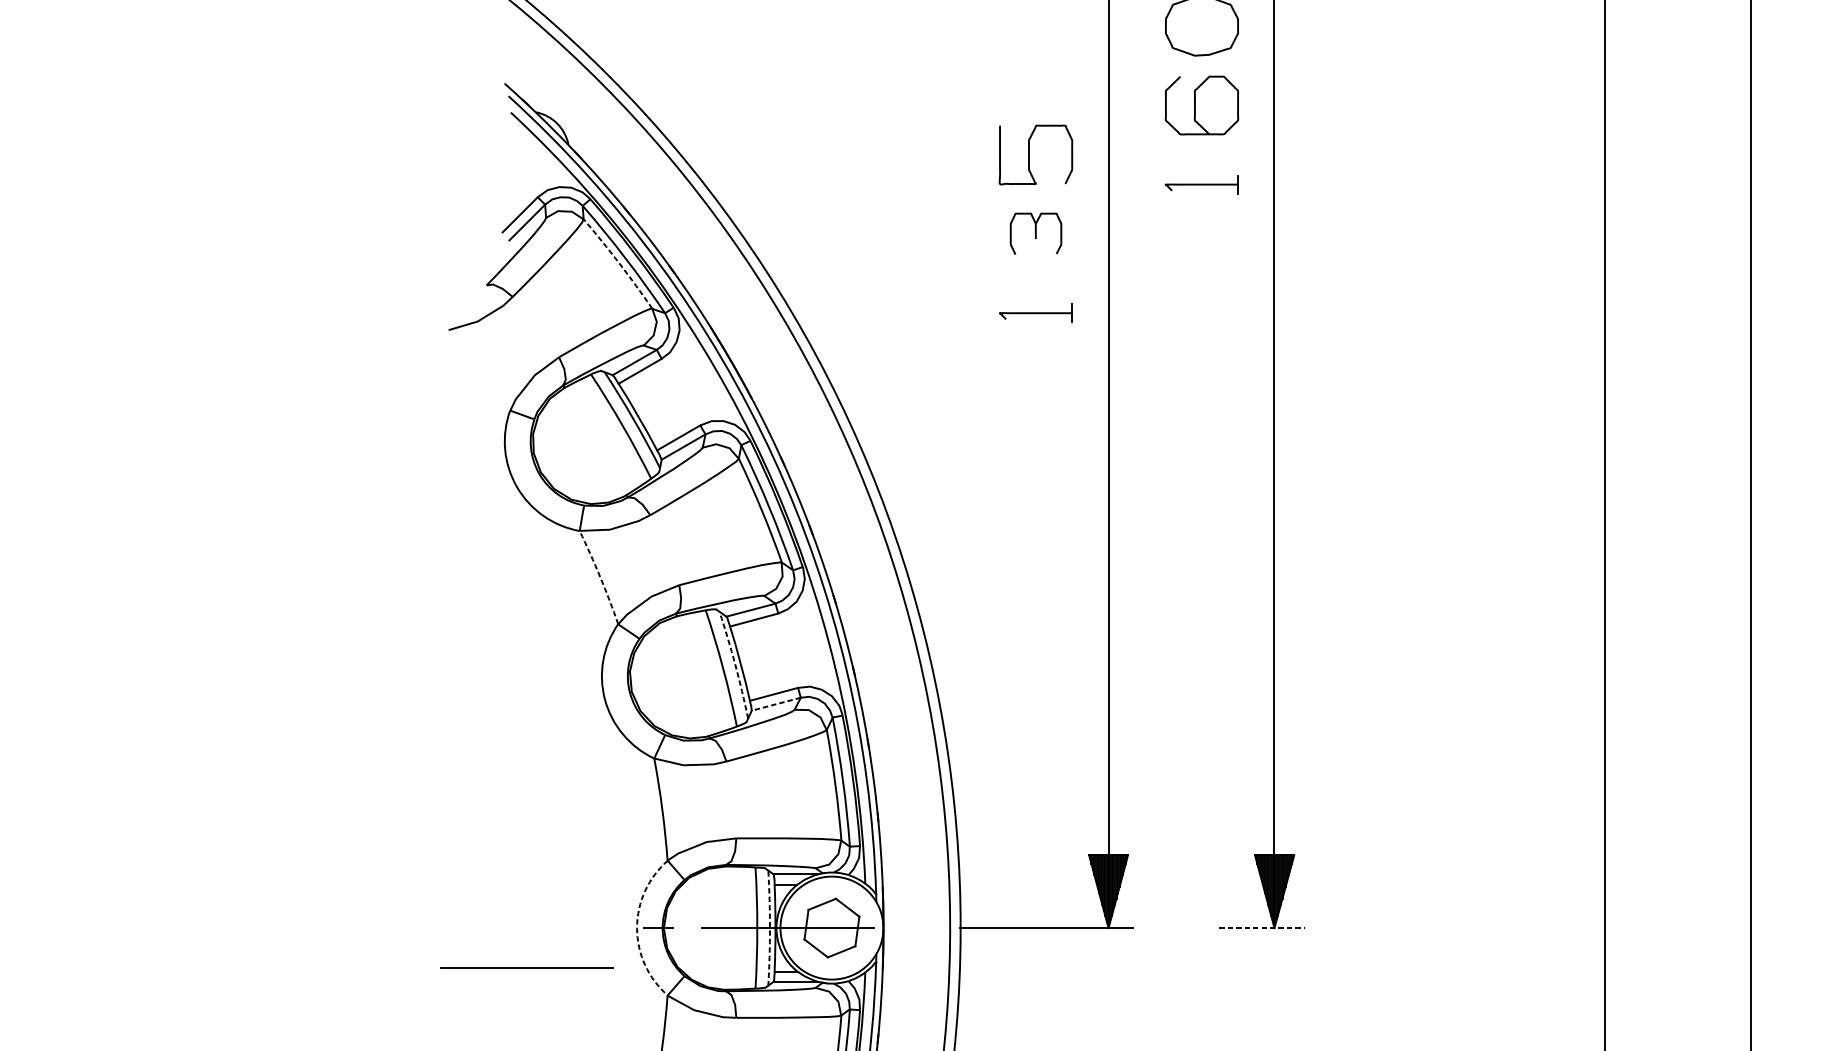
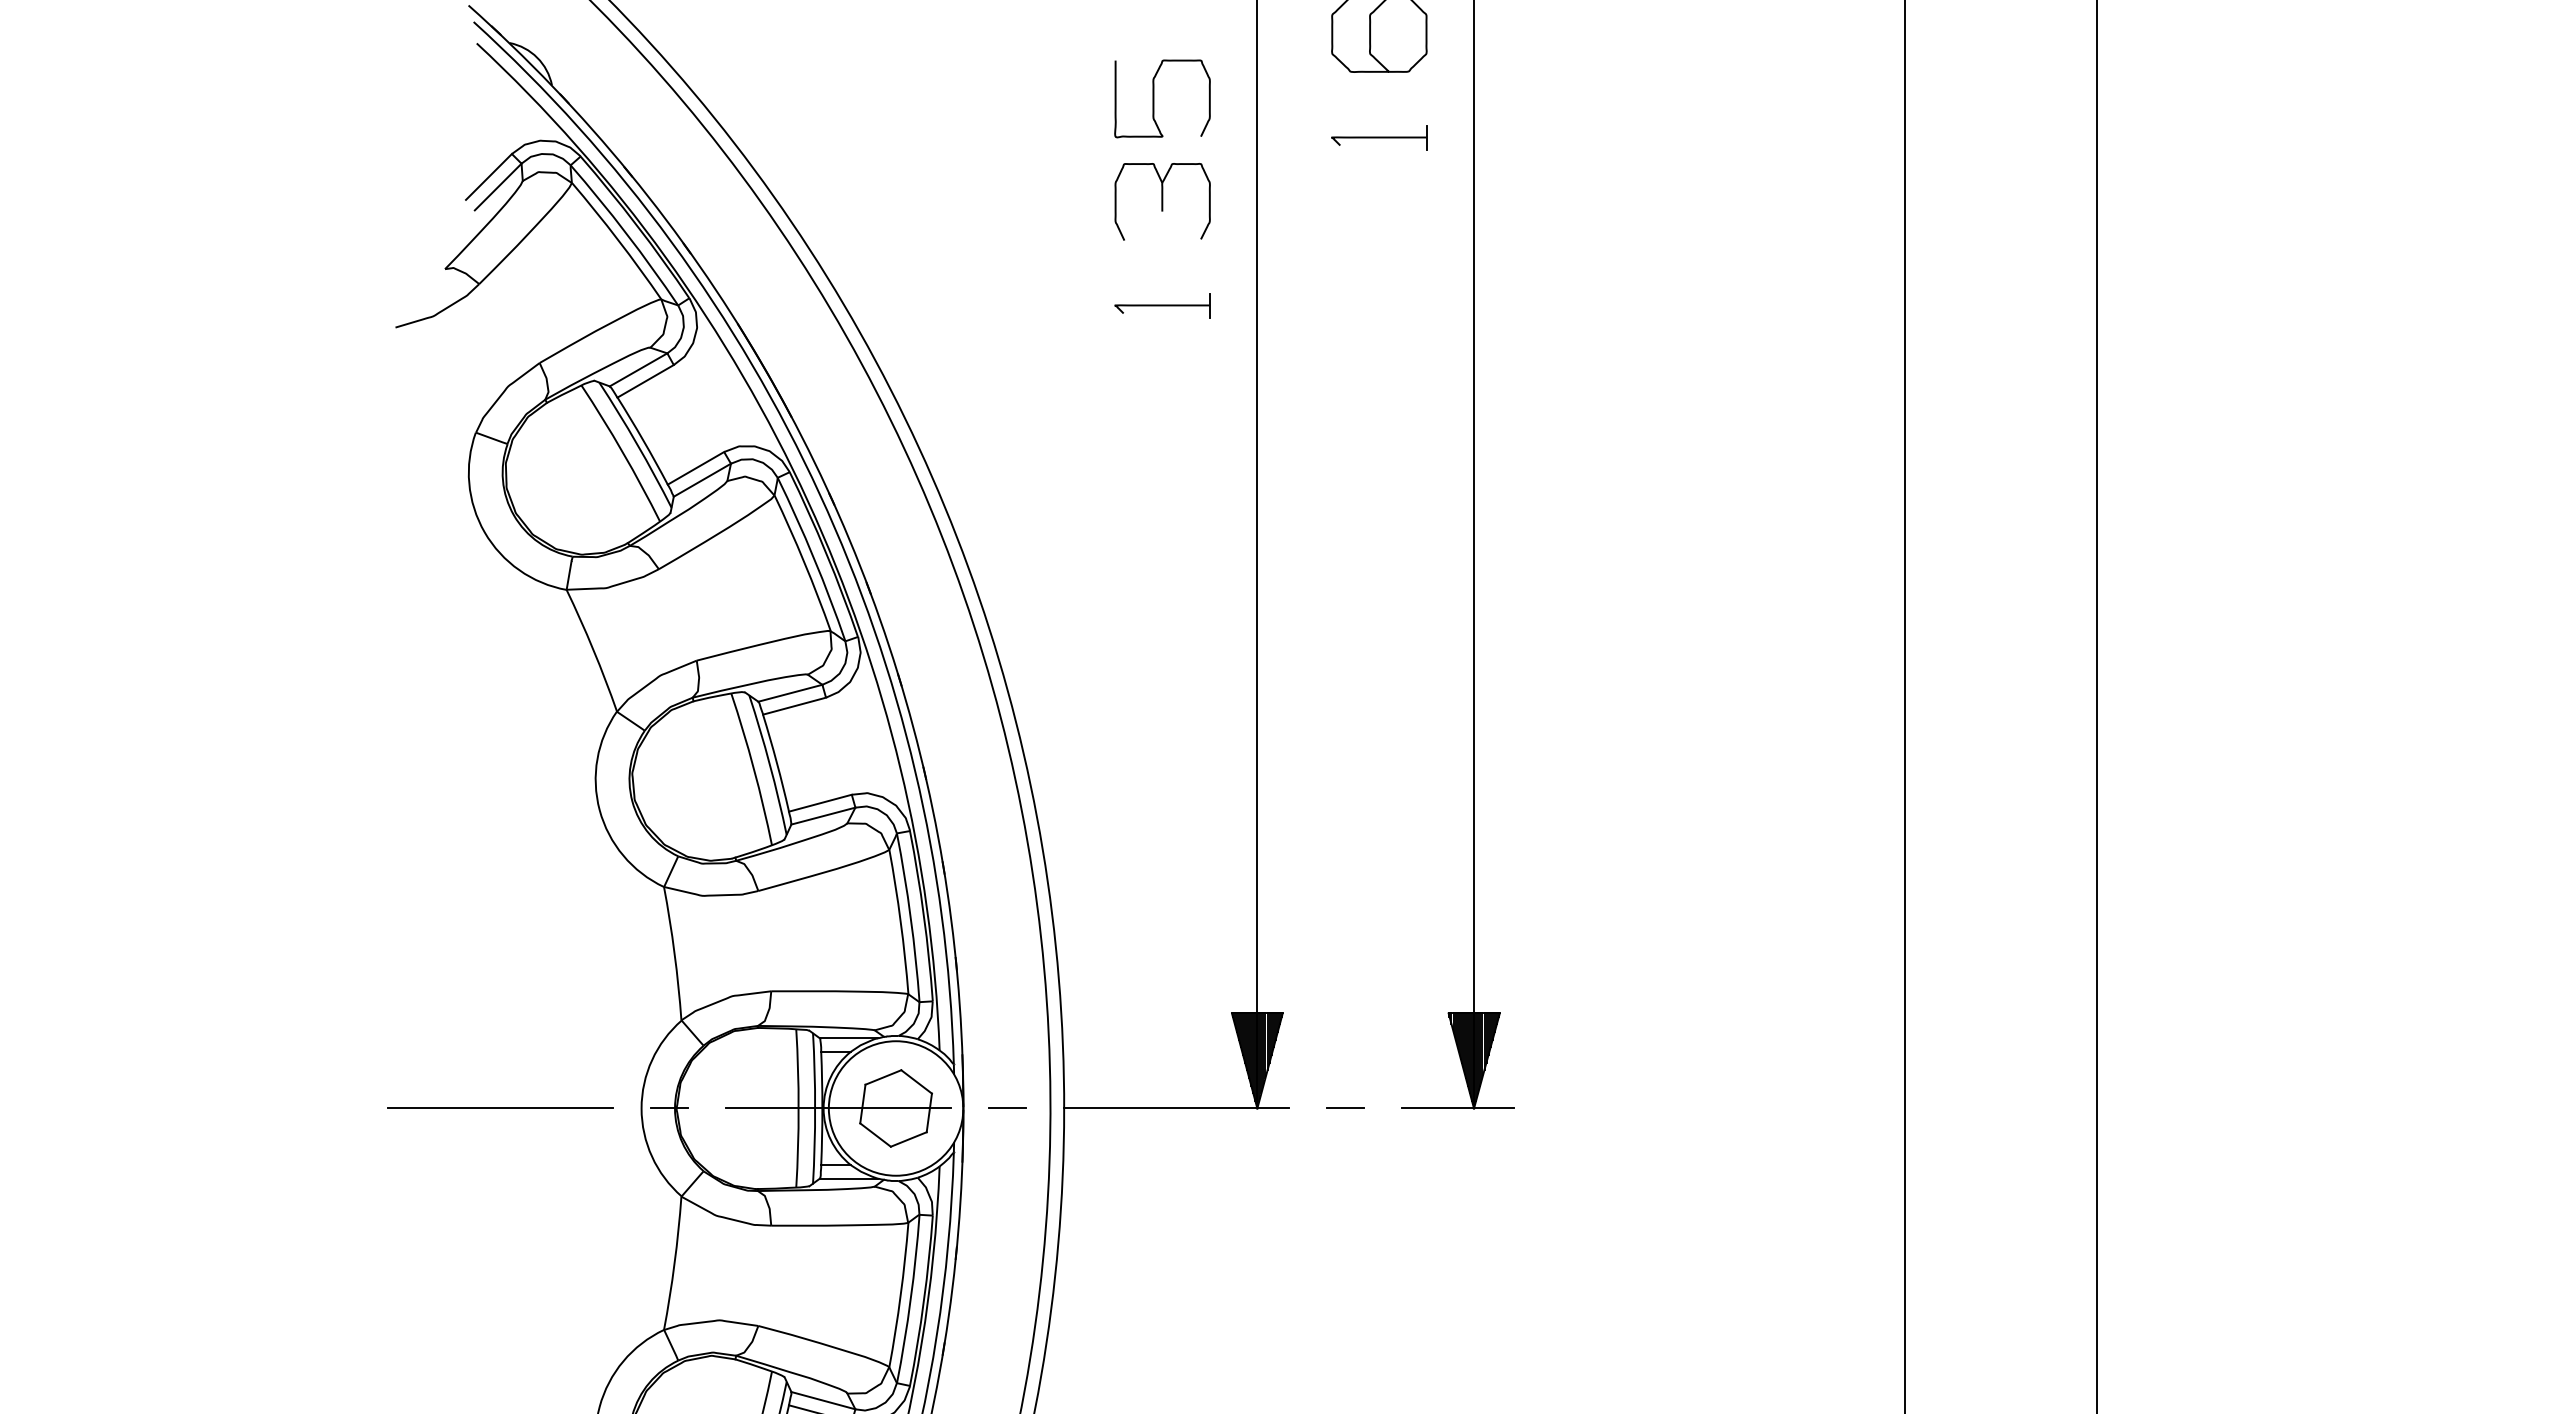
part: (1035, 233) -> (1162, 201), size x1.43
arc: (619, 263) -> (618, 240), dashed -> solid
arc: (600, 576) -> (593, 649), dashed -> solid
arc: (735, 664) -> (769, 764), dashed -> solid
line: (775, 704) -> (822, 816), dashed -> solid
arc: (637, 928) -> (641, 1108), dashed -> solid
arc: (770, 928) -> (815, 1108), dashed -> solid
line: (917, 928) -> (1007, 1108), added
line: (1176, 928) -> (1345, 1108), added
line: (1262, 928) -> (1458, 1108), dashed -> solid
line: (526, 967) -> (500, 1107), moved

